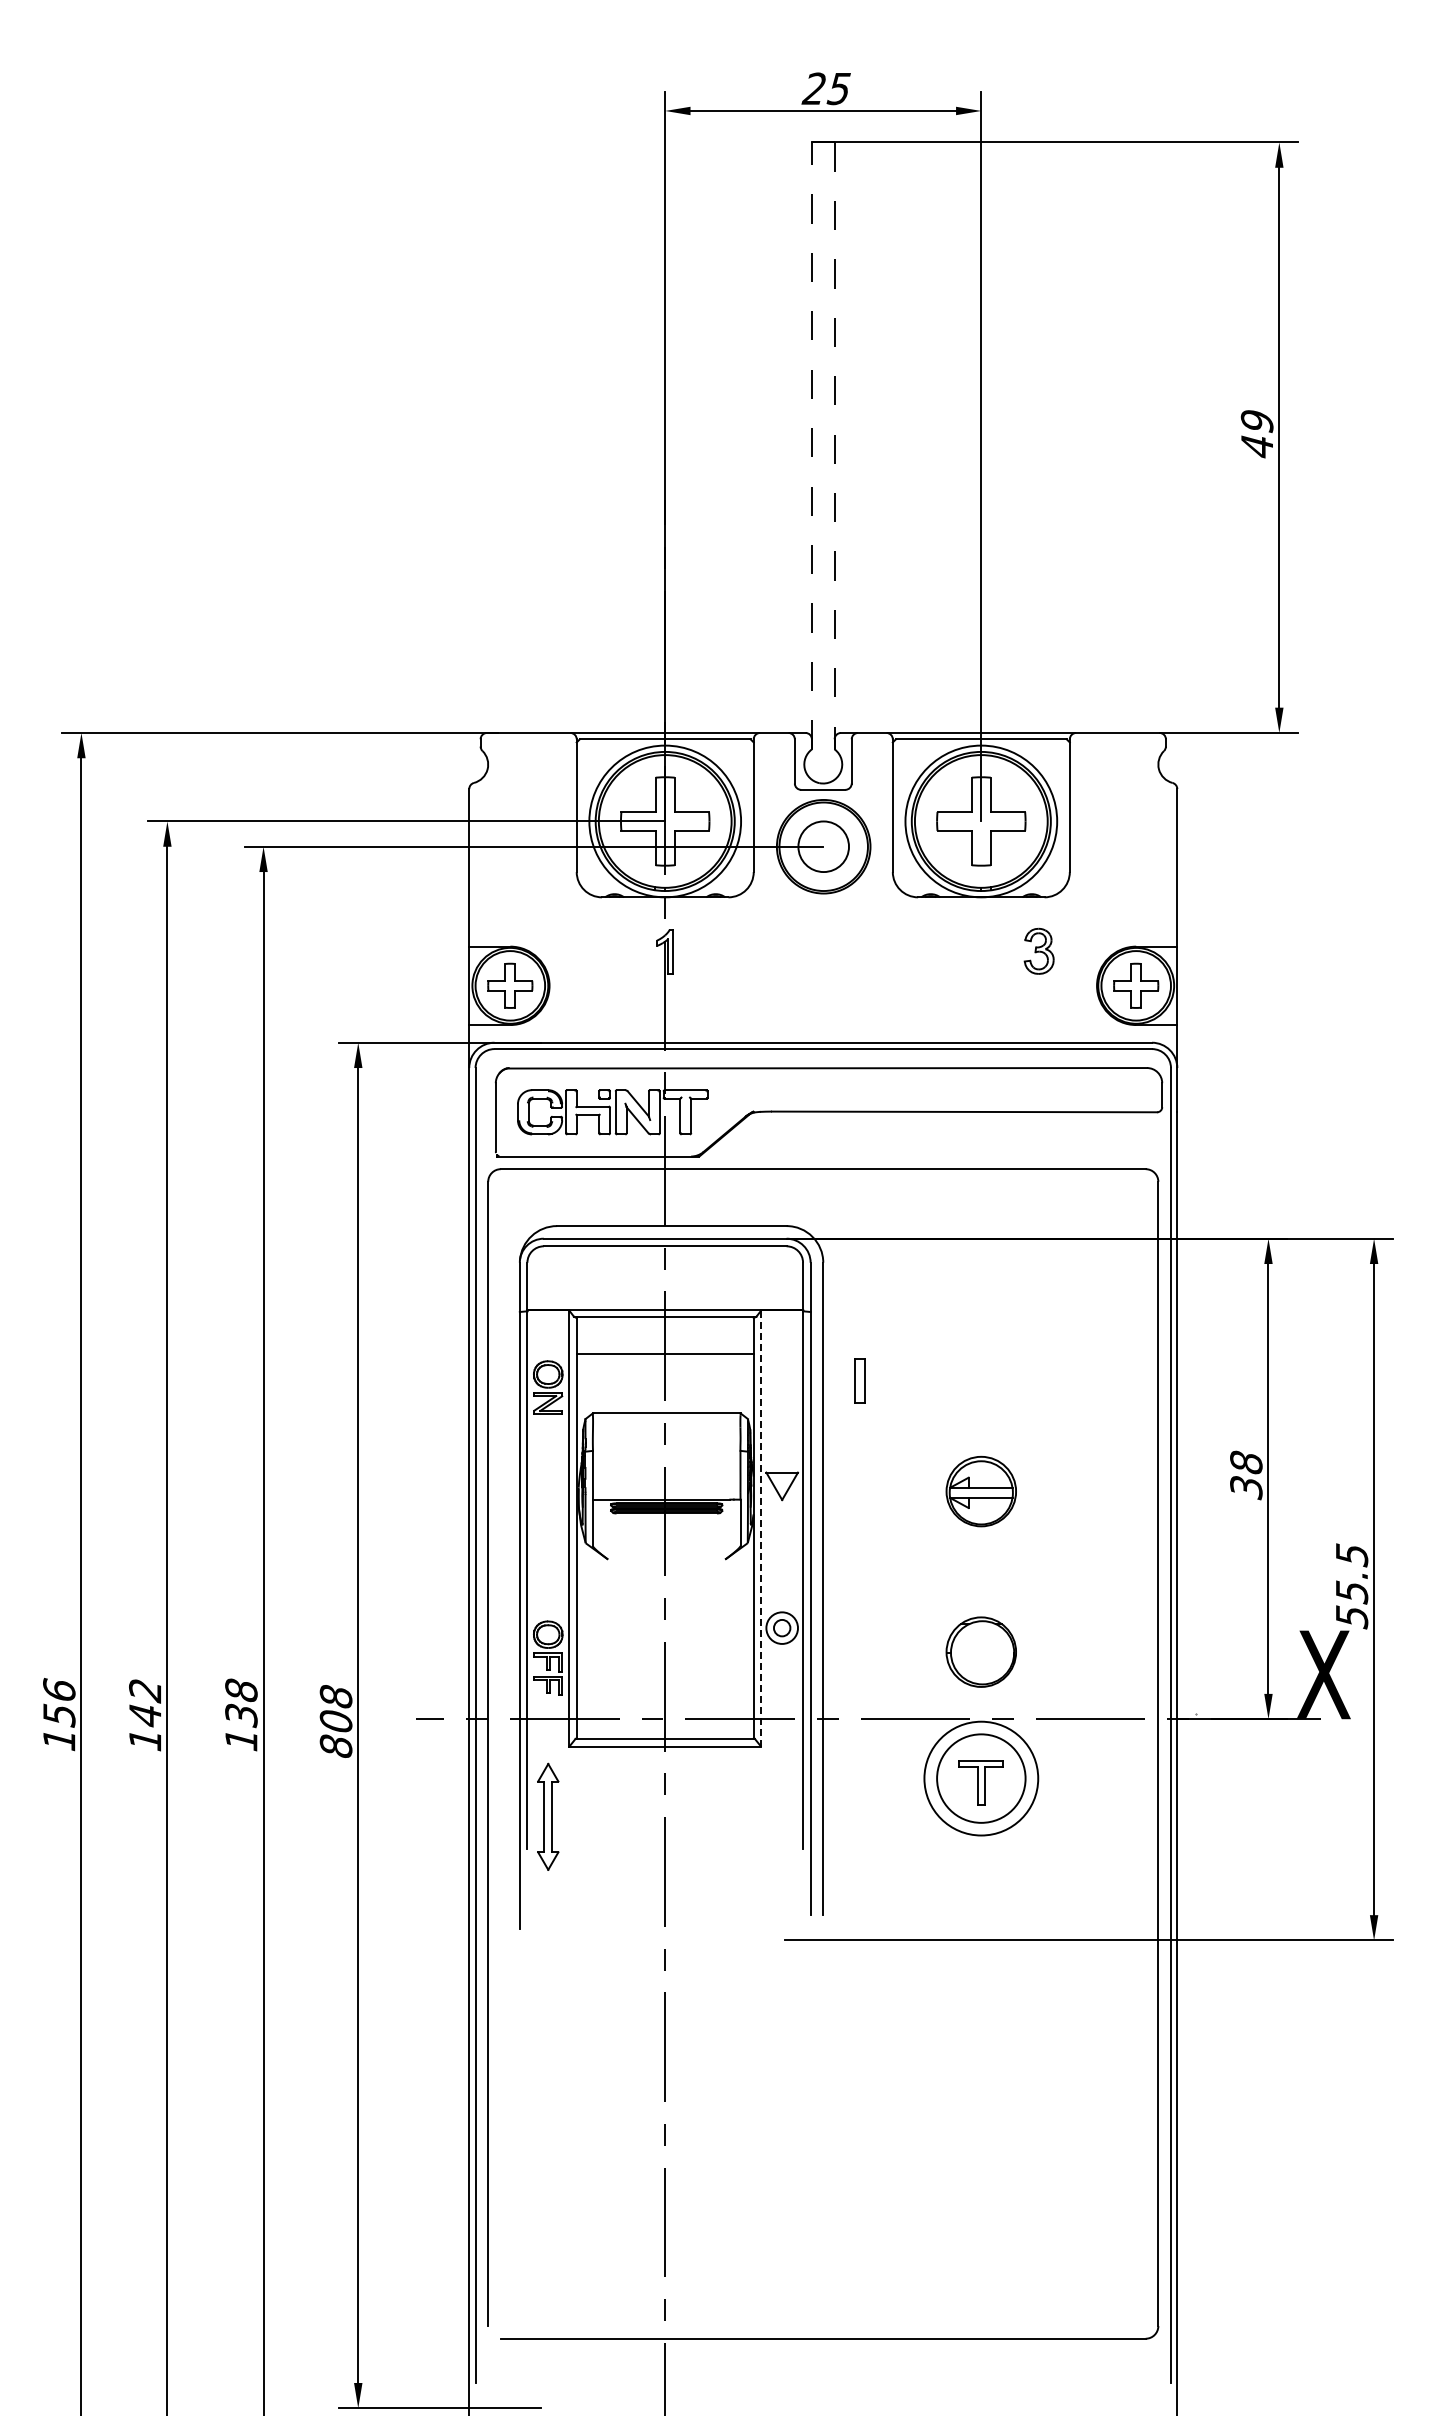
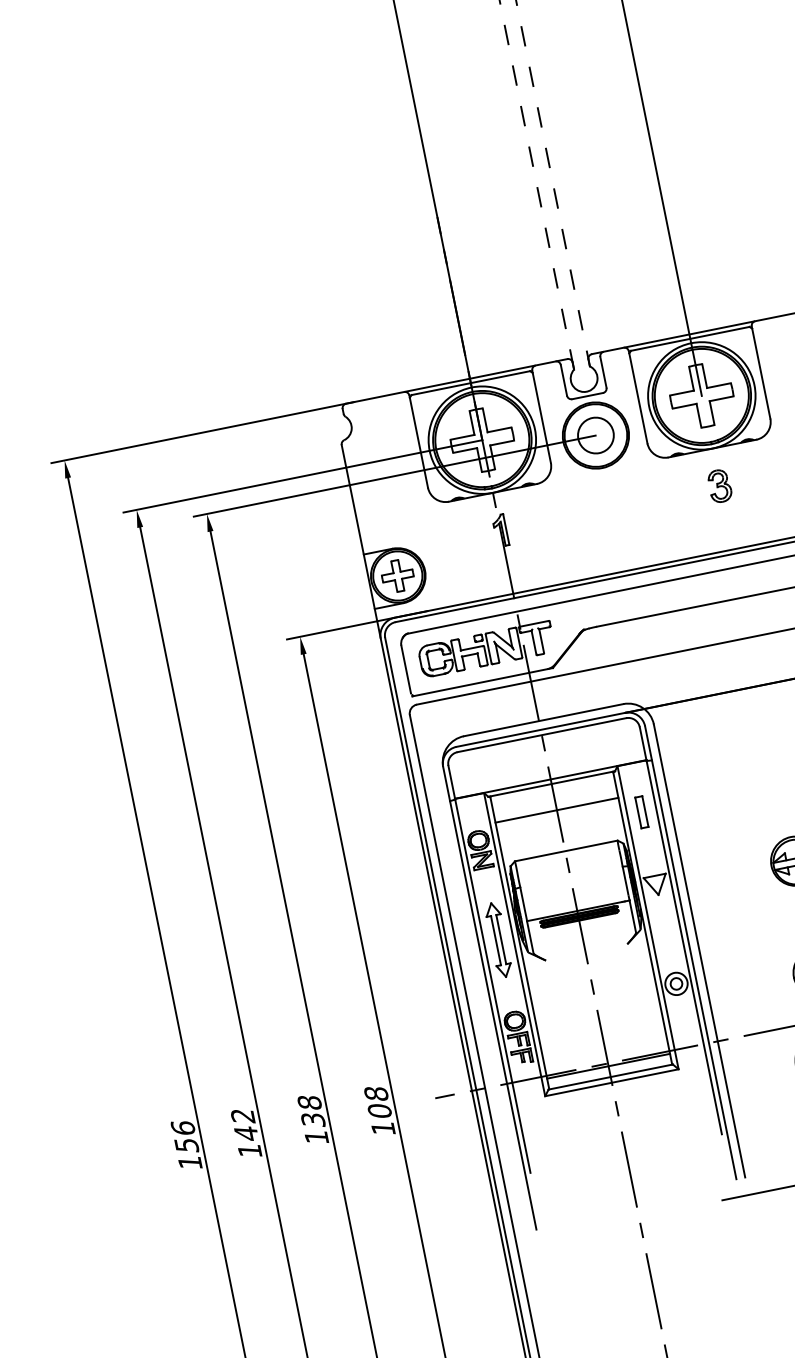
part: (1038, 950) -> (719, 485), moved
part: (859, 1380) -> (641, 812), moved
line: (761, 1528) -> (648, 917), dashed -> solid
line: (664, 1723) -> (608, 1066), added
text: (335, 1745) -> (382, 1127), 808 -> 108
part: (548, 1816) -> (498, 939), moved

